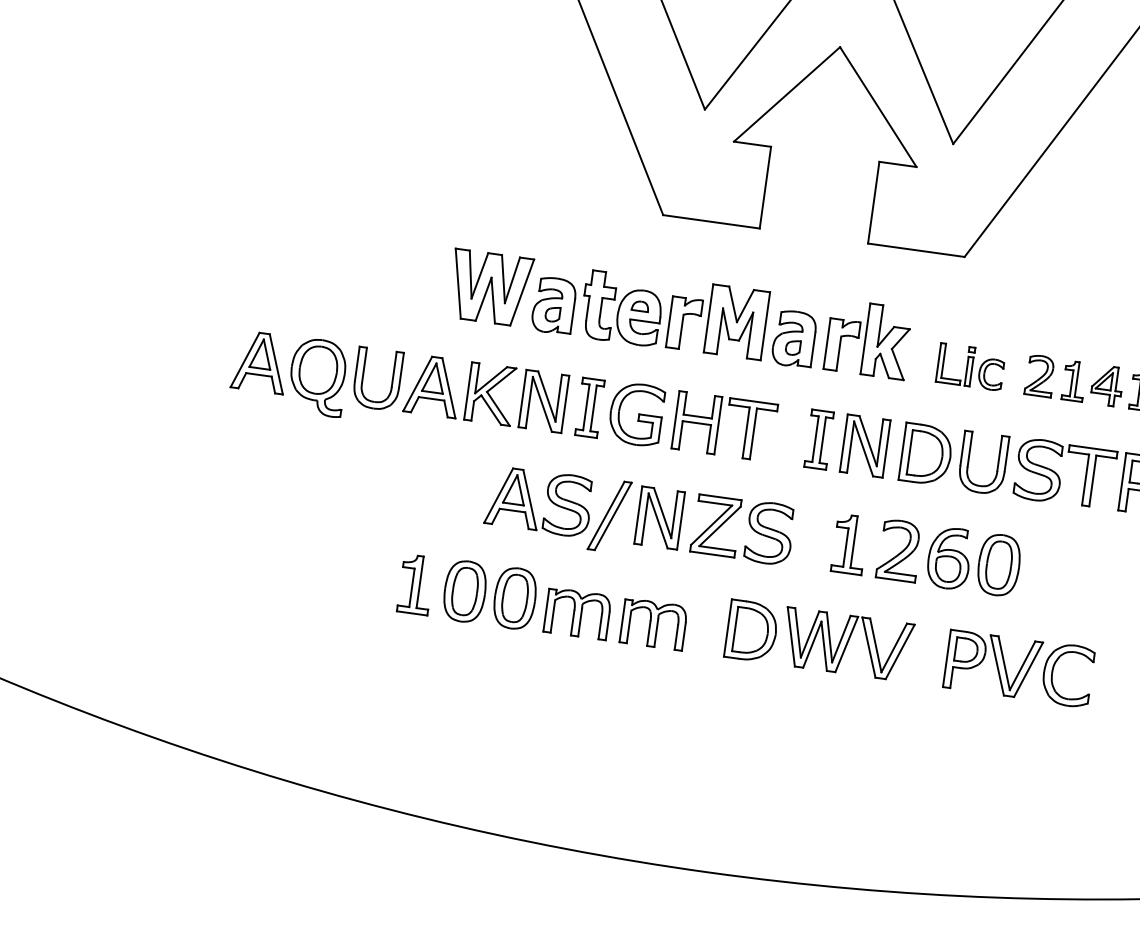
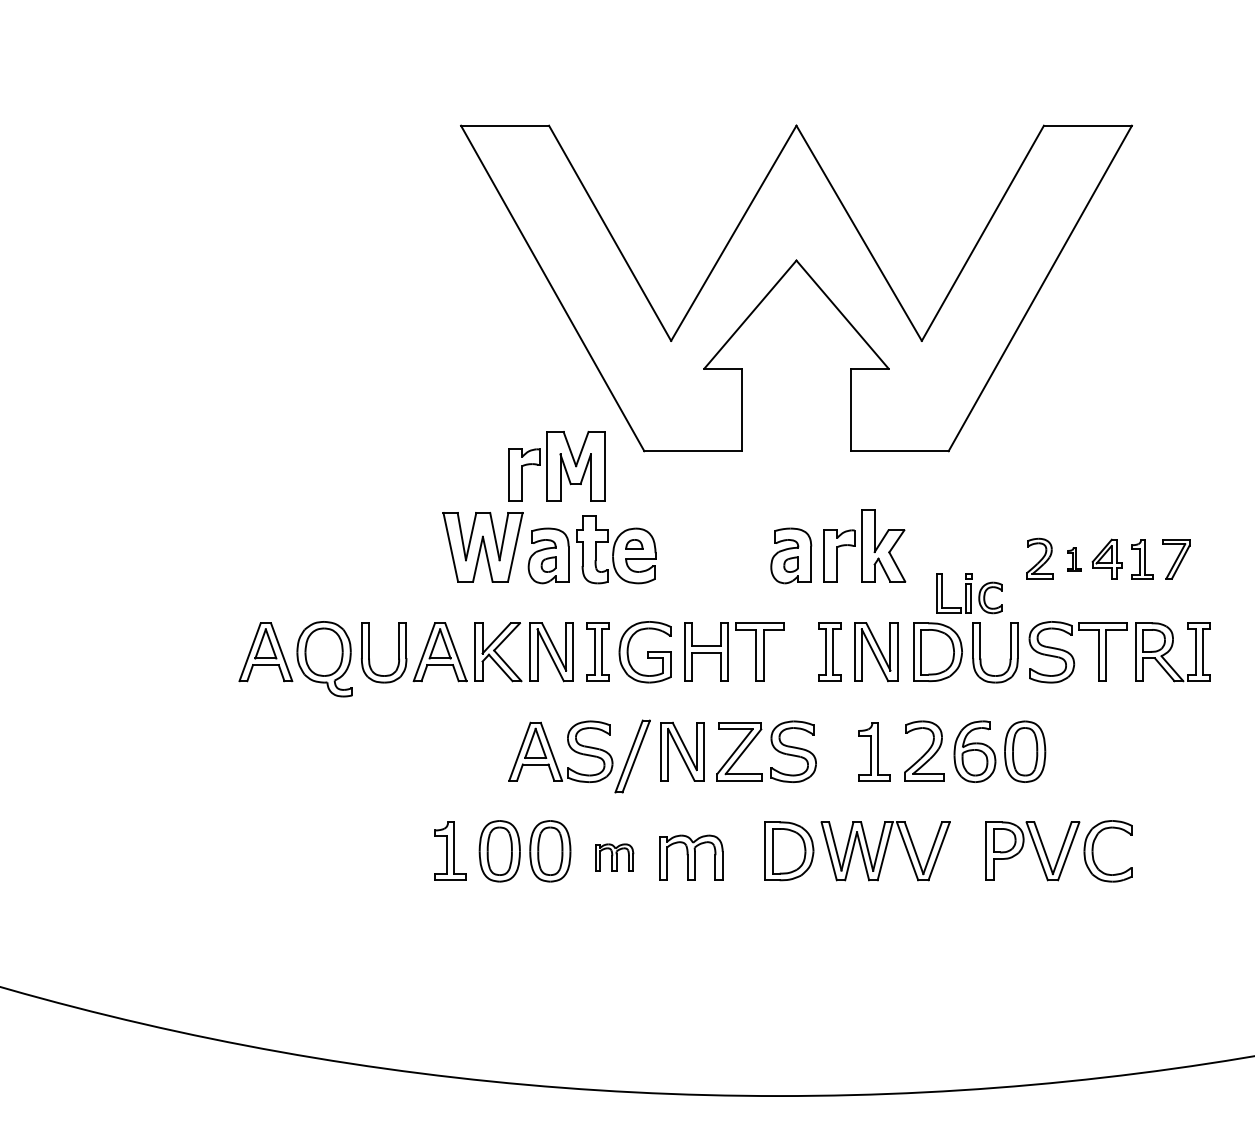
part: (717, 319) -> (556, 466), moved
part: (970, 367) -> (969, 593), moved
part: (1074, 381) -> (1074, 559), size x0.6
part: (577, 613) -> (614, 857), size x0.6

